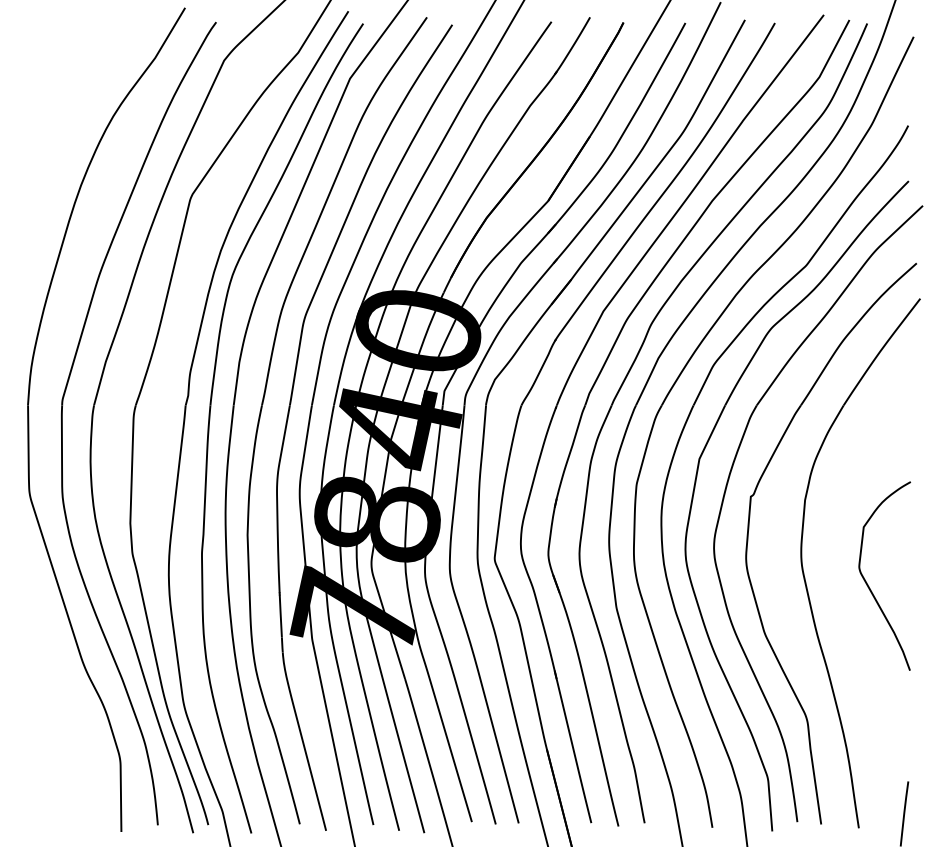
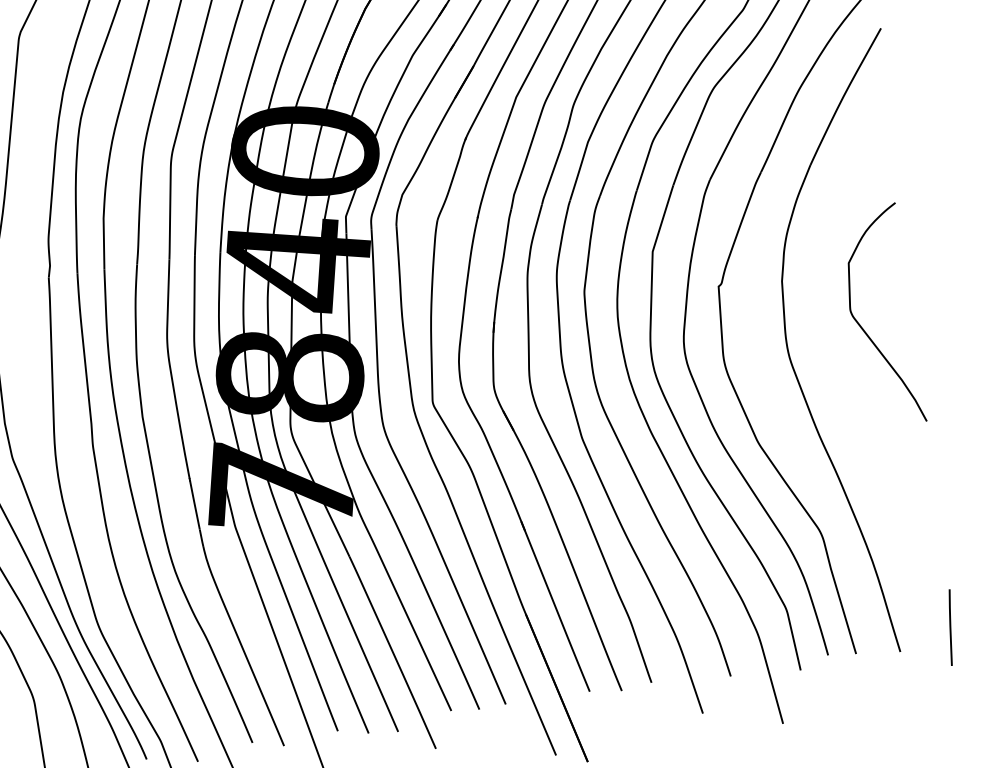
curve: (868, 584) -> (864, 328), moved

